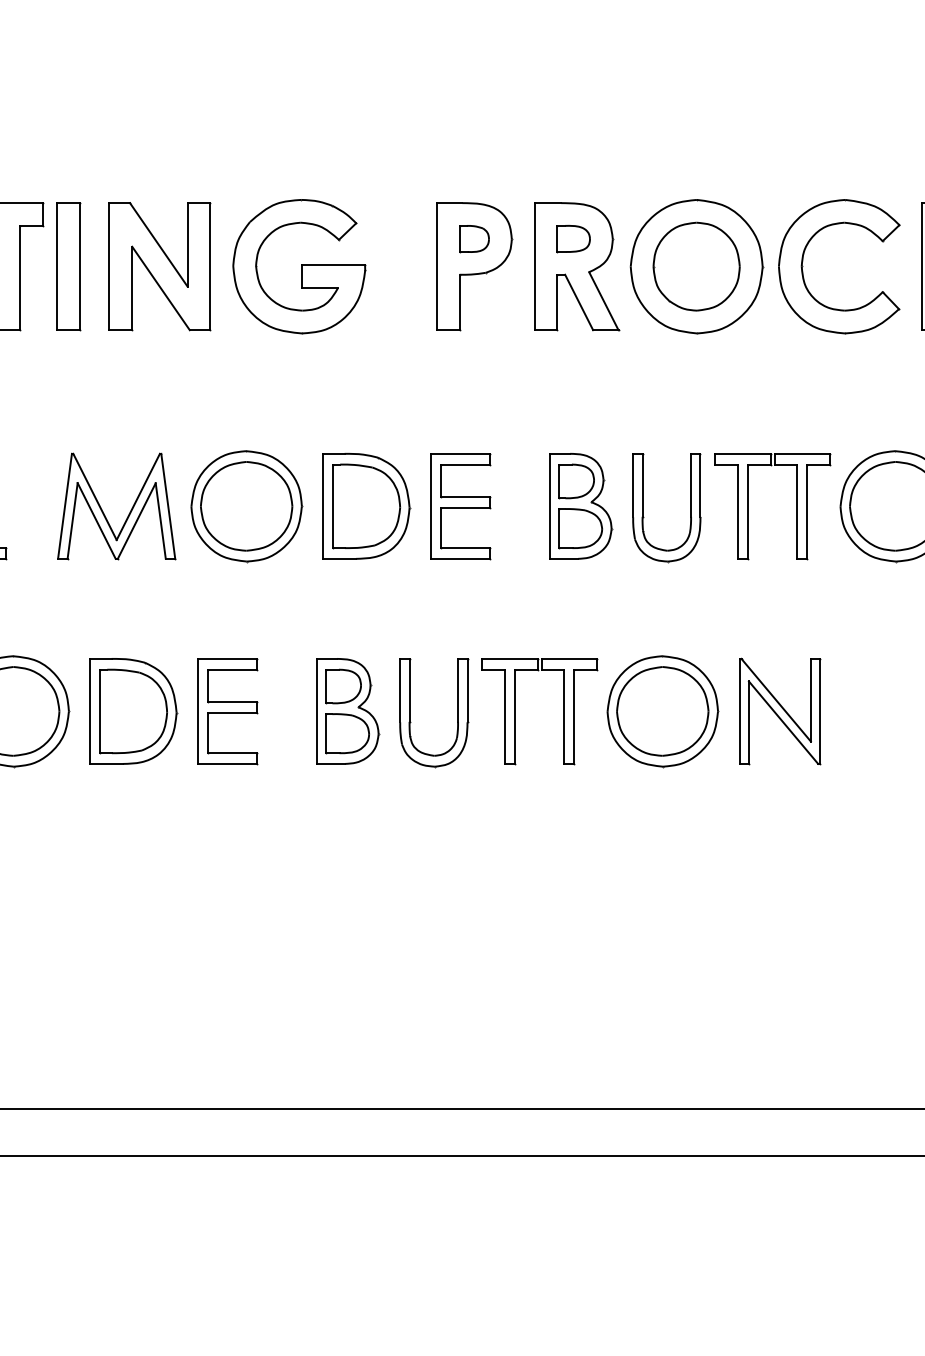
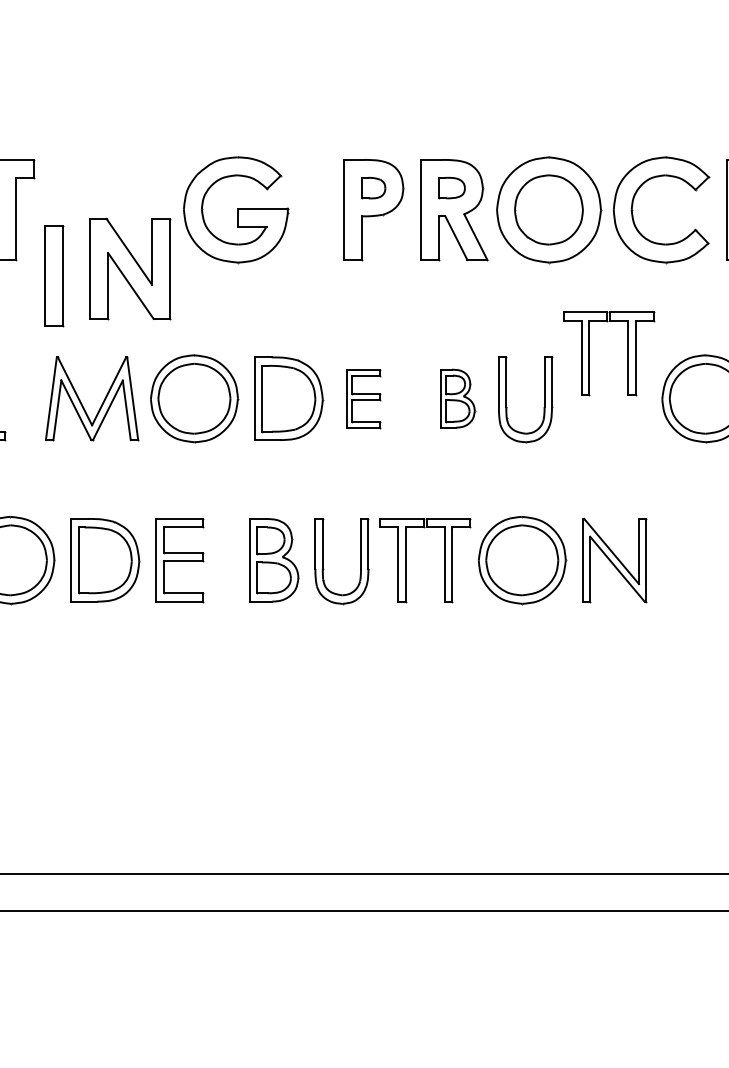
part: (160, 266) -> (130, 268), moved
part: (68, 267) -> (54, 276), moved
part: (461, 505) -> (363, 398), size x0.7
part: (580, 505) -> (457, 398), size x0.7
part: (796, 505) -> (627, 353), moved

